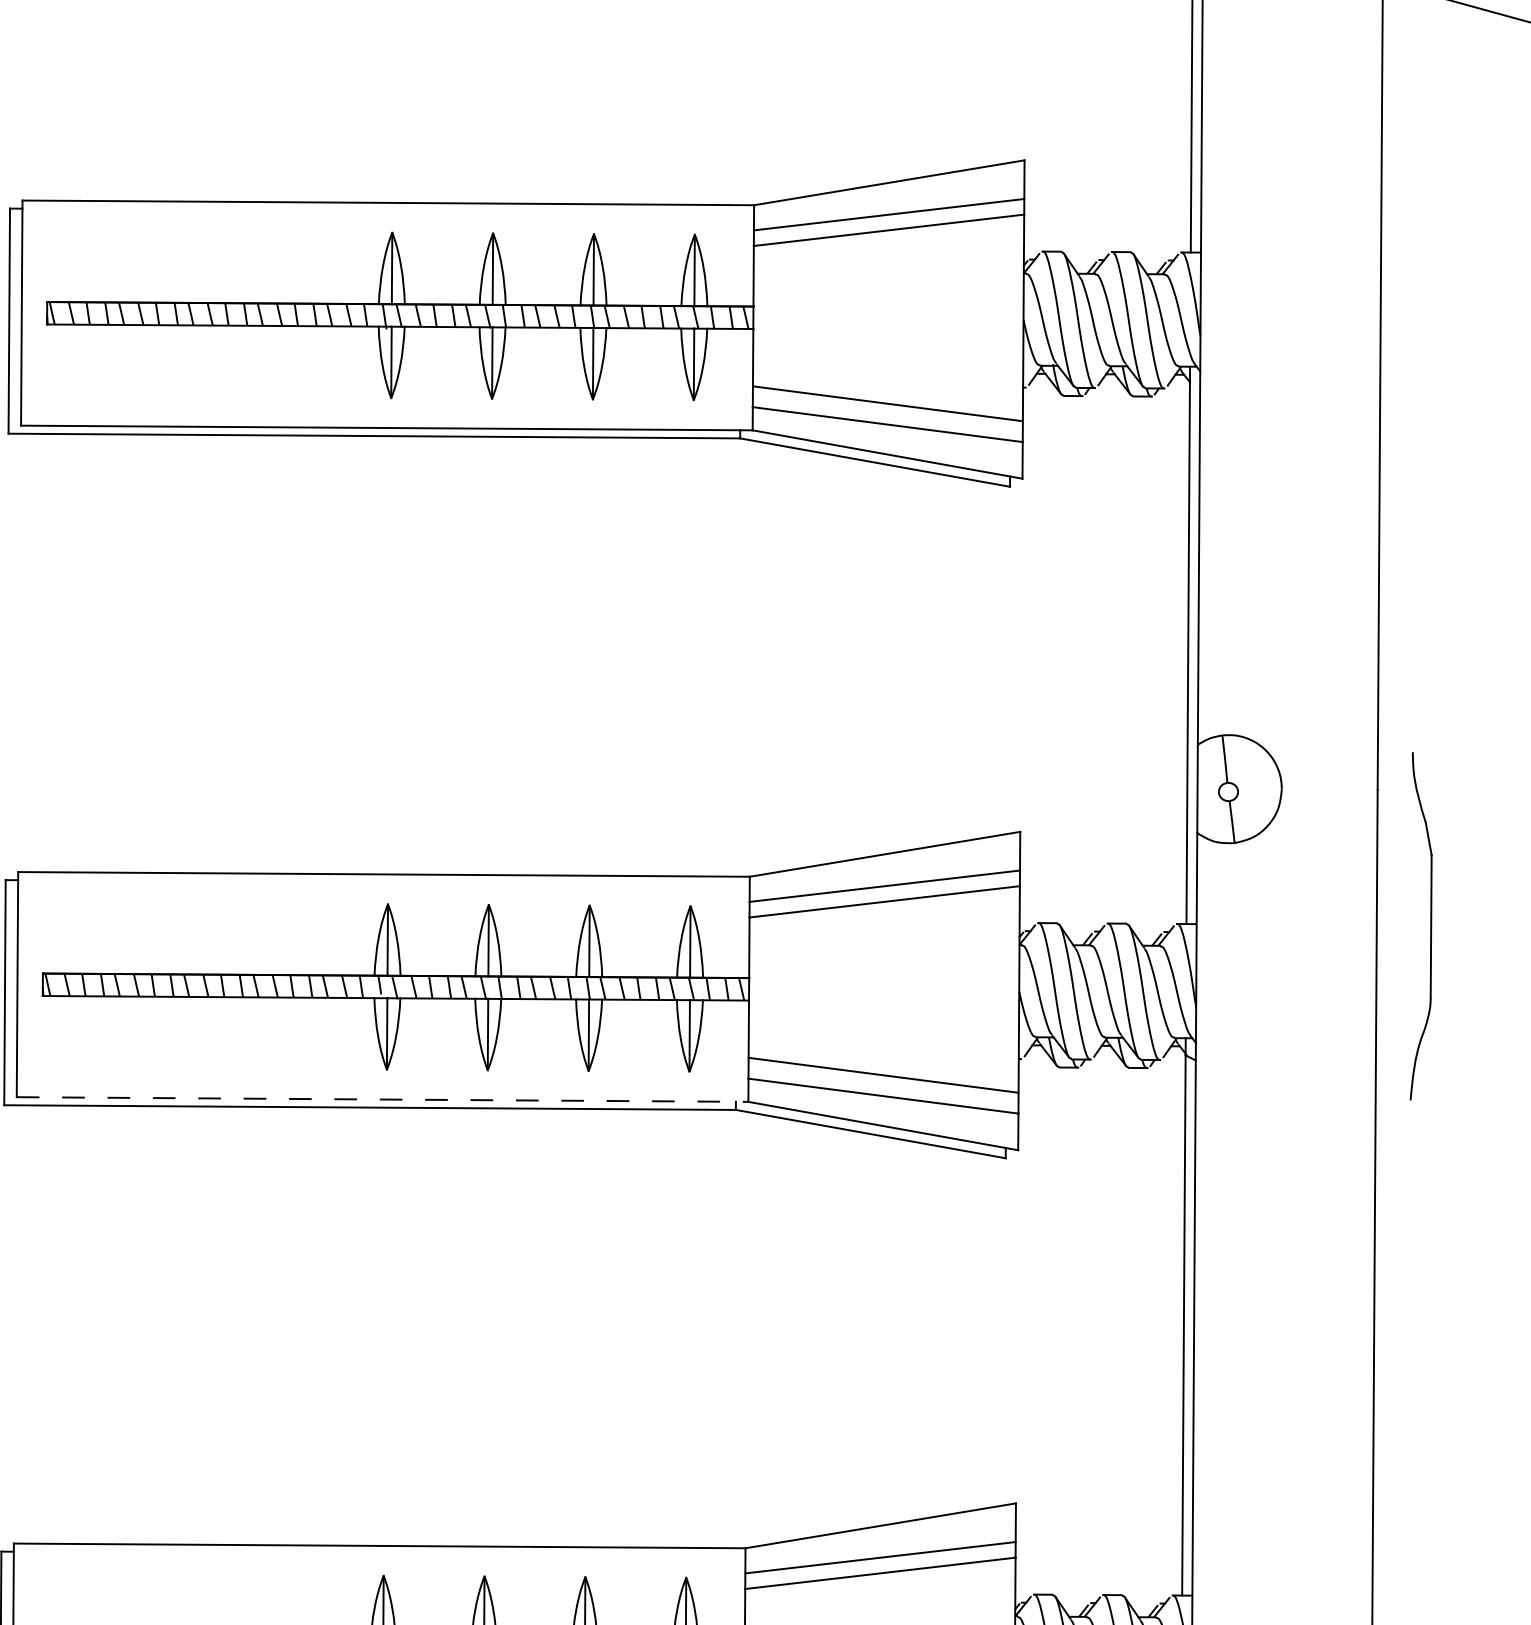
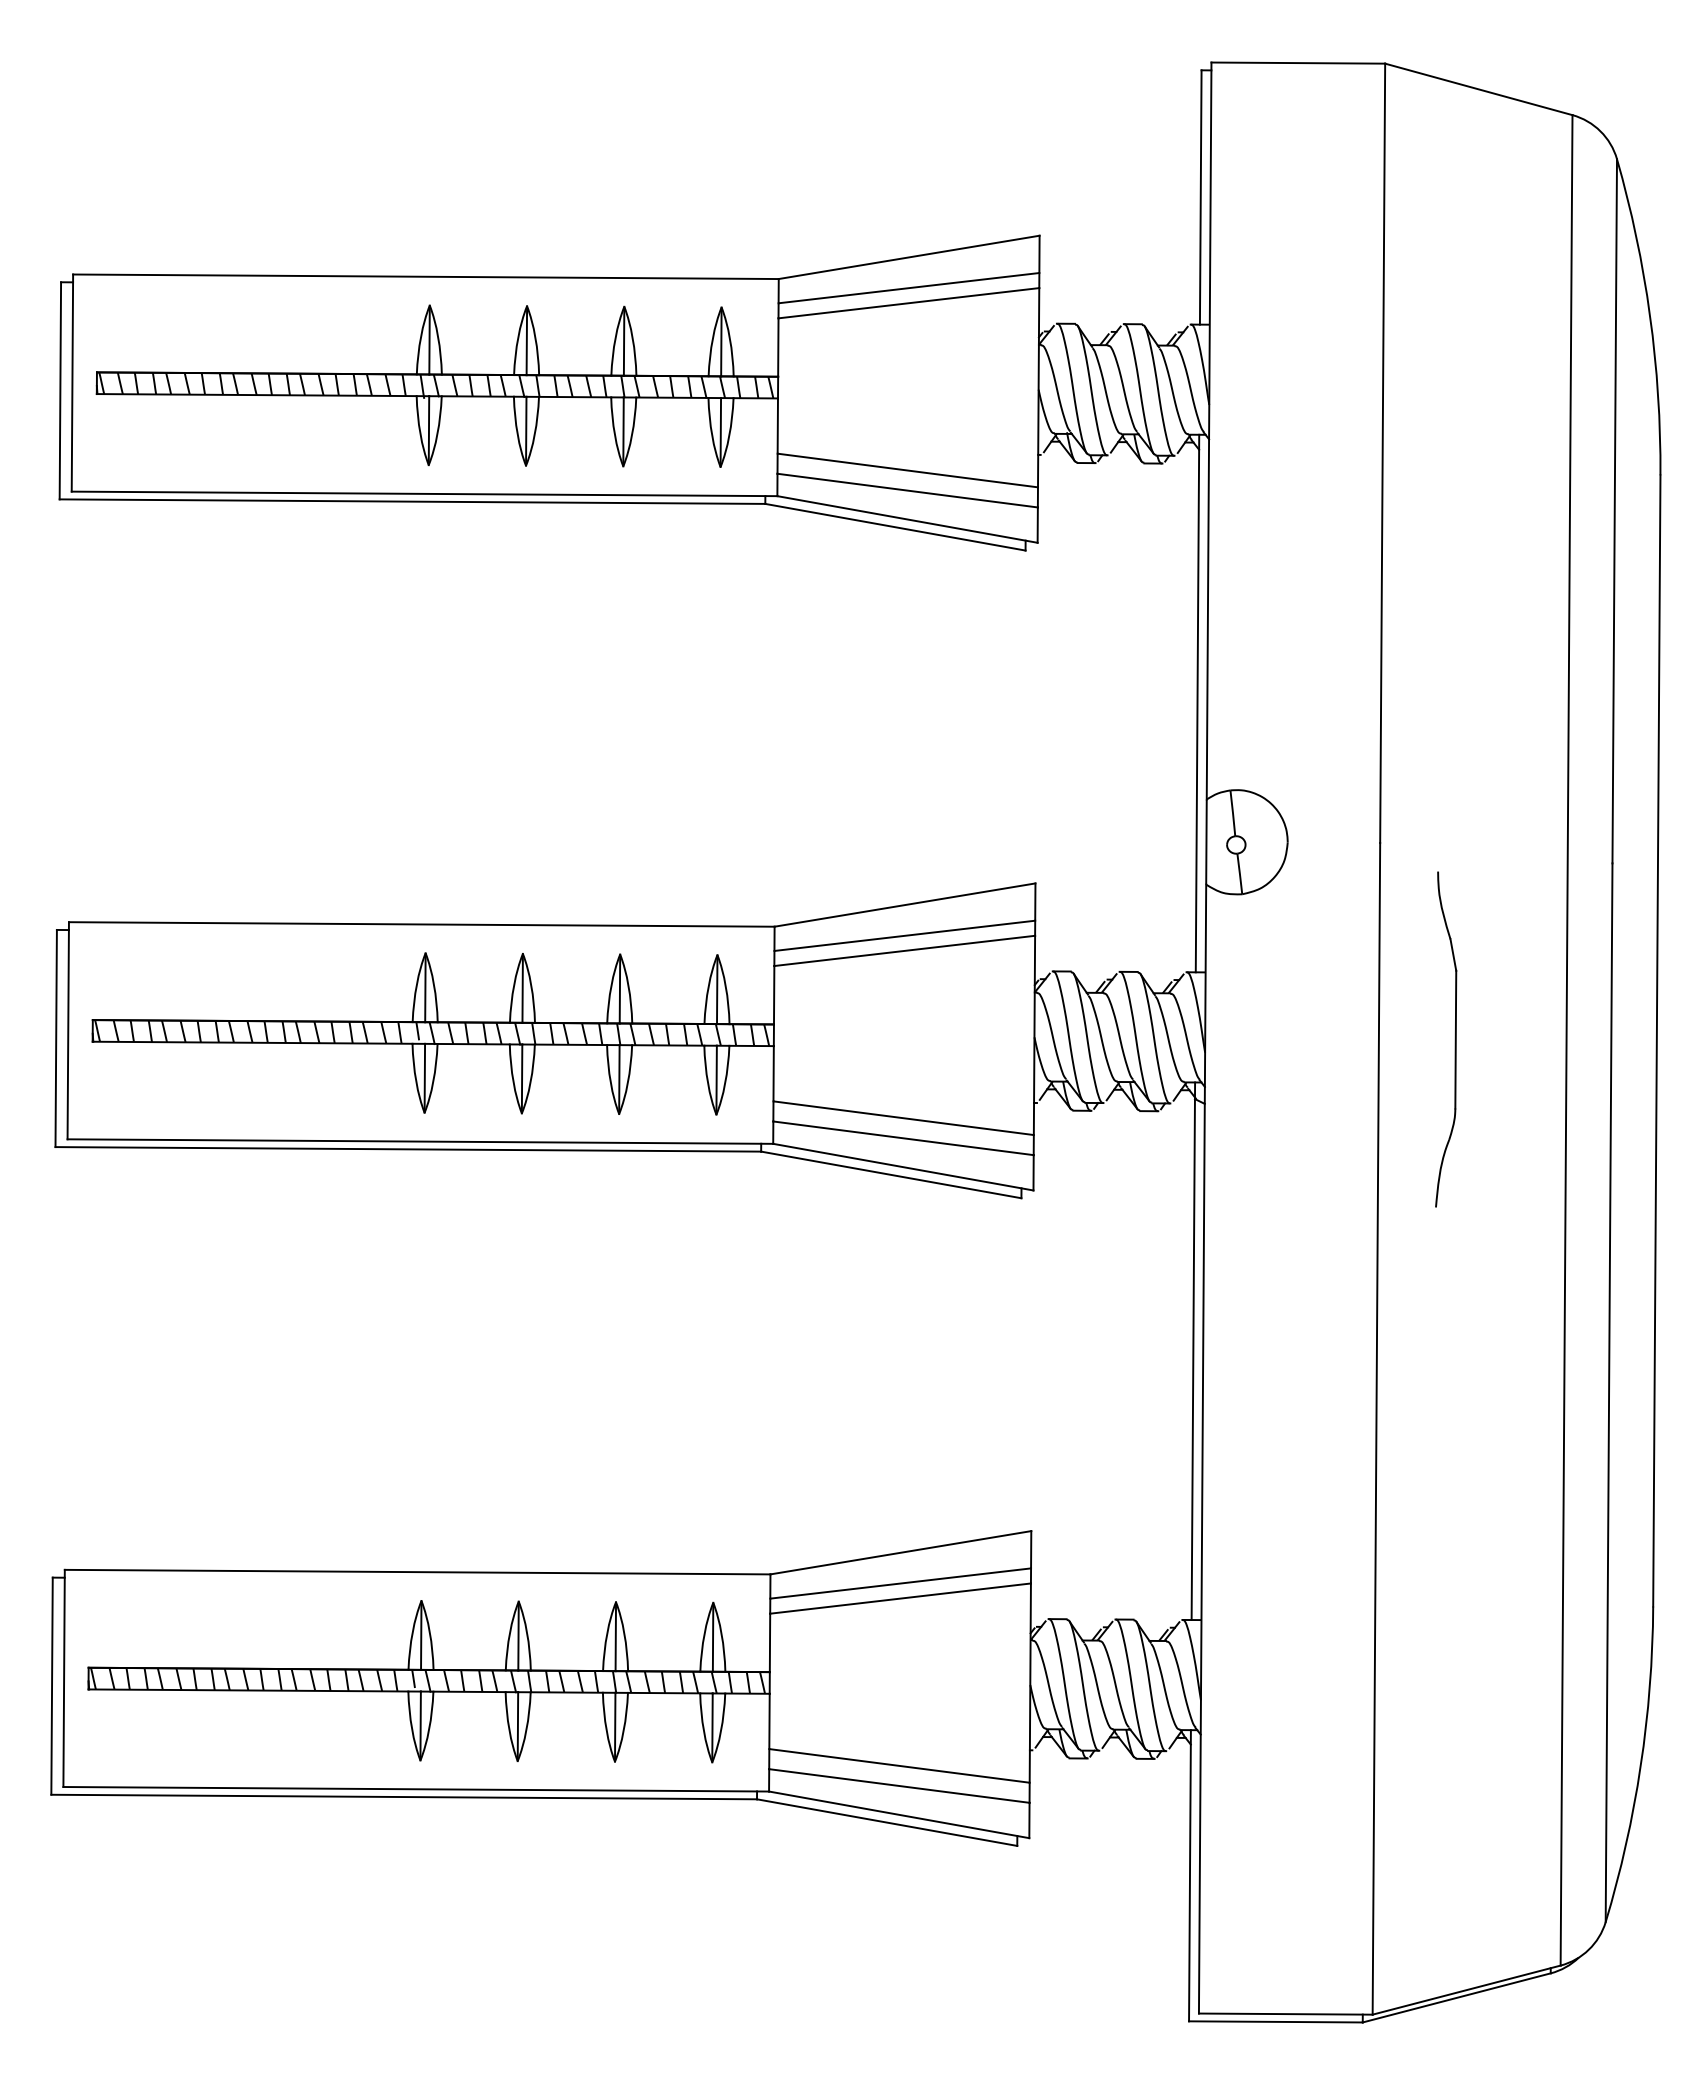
part: (1429, 926) -> (1454, 1039), moved
line: (382, 1099) -> (420, 1141), dashed -> solid

